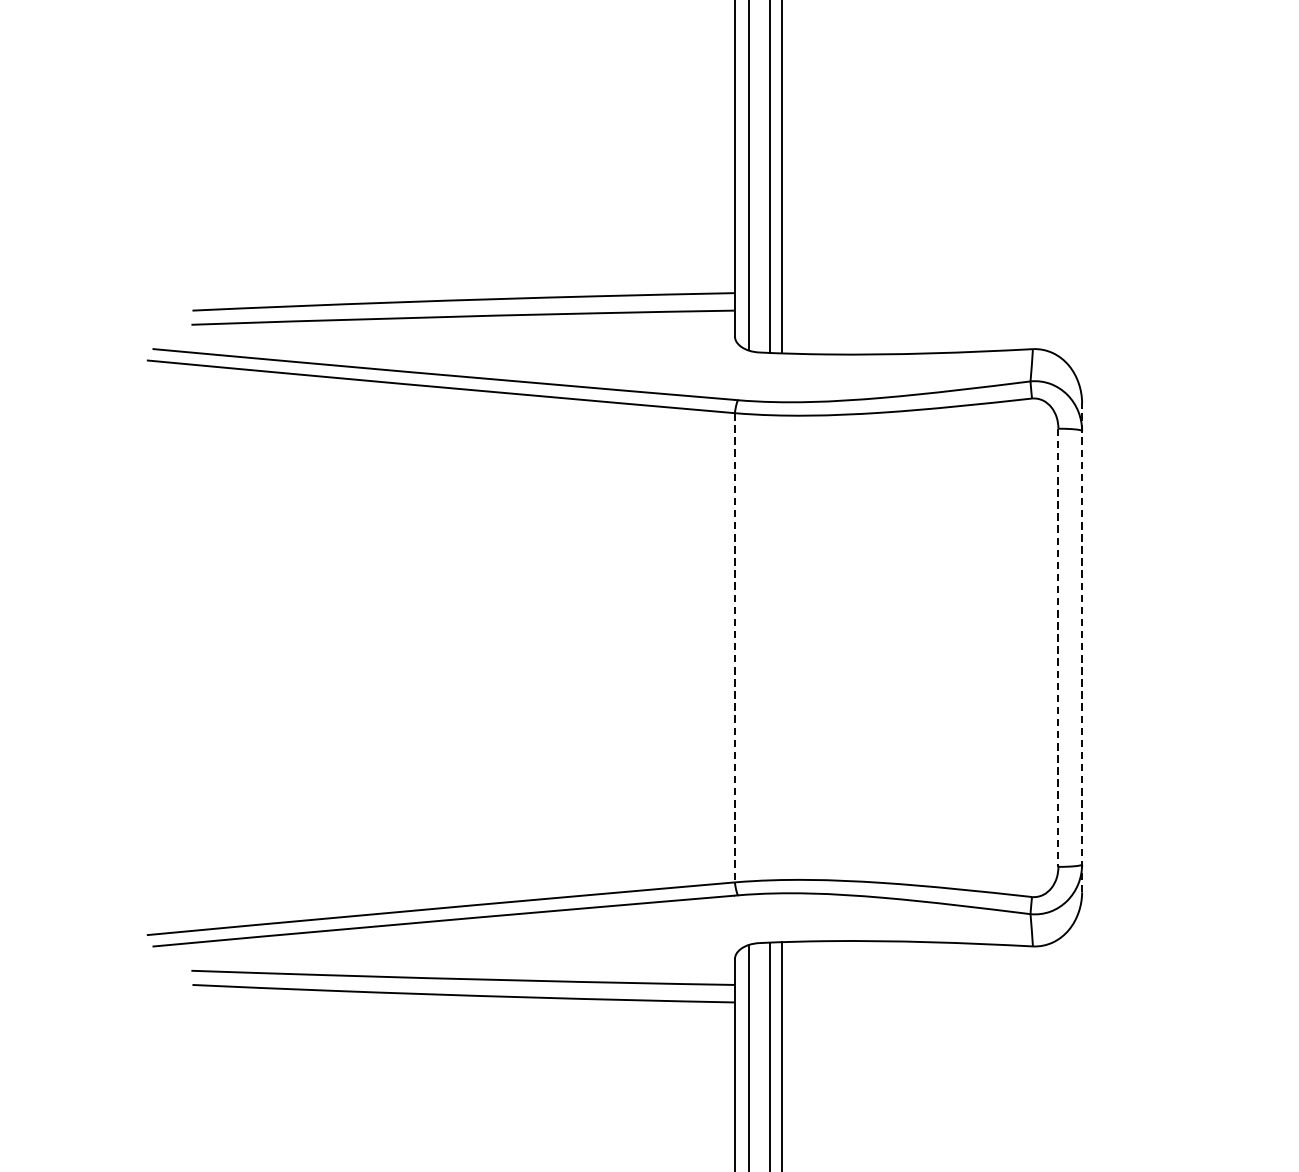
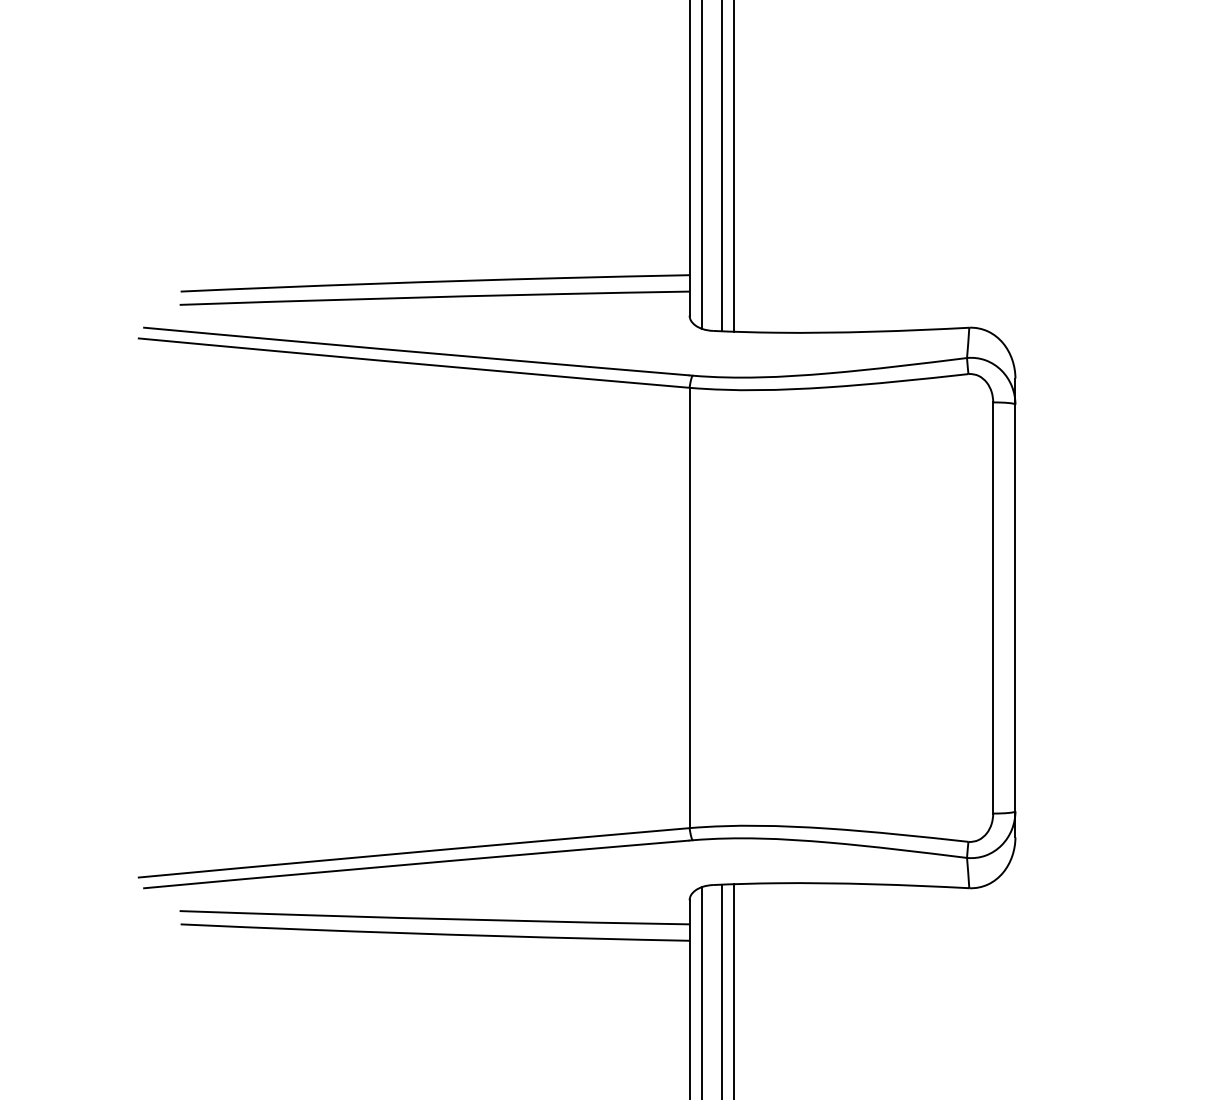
line: (1058, 647) -> (993, 607), dashed -> solid
line: (1082, 647) -> (1015, 607), dashed -> solid
line: (734, 648) -> (689, 608), dashed -> solid

